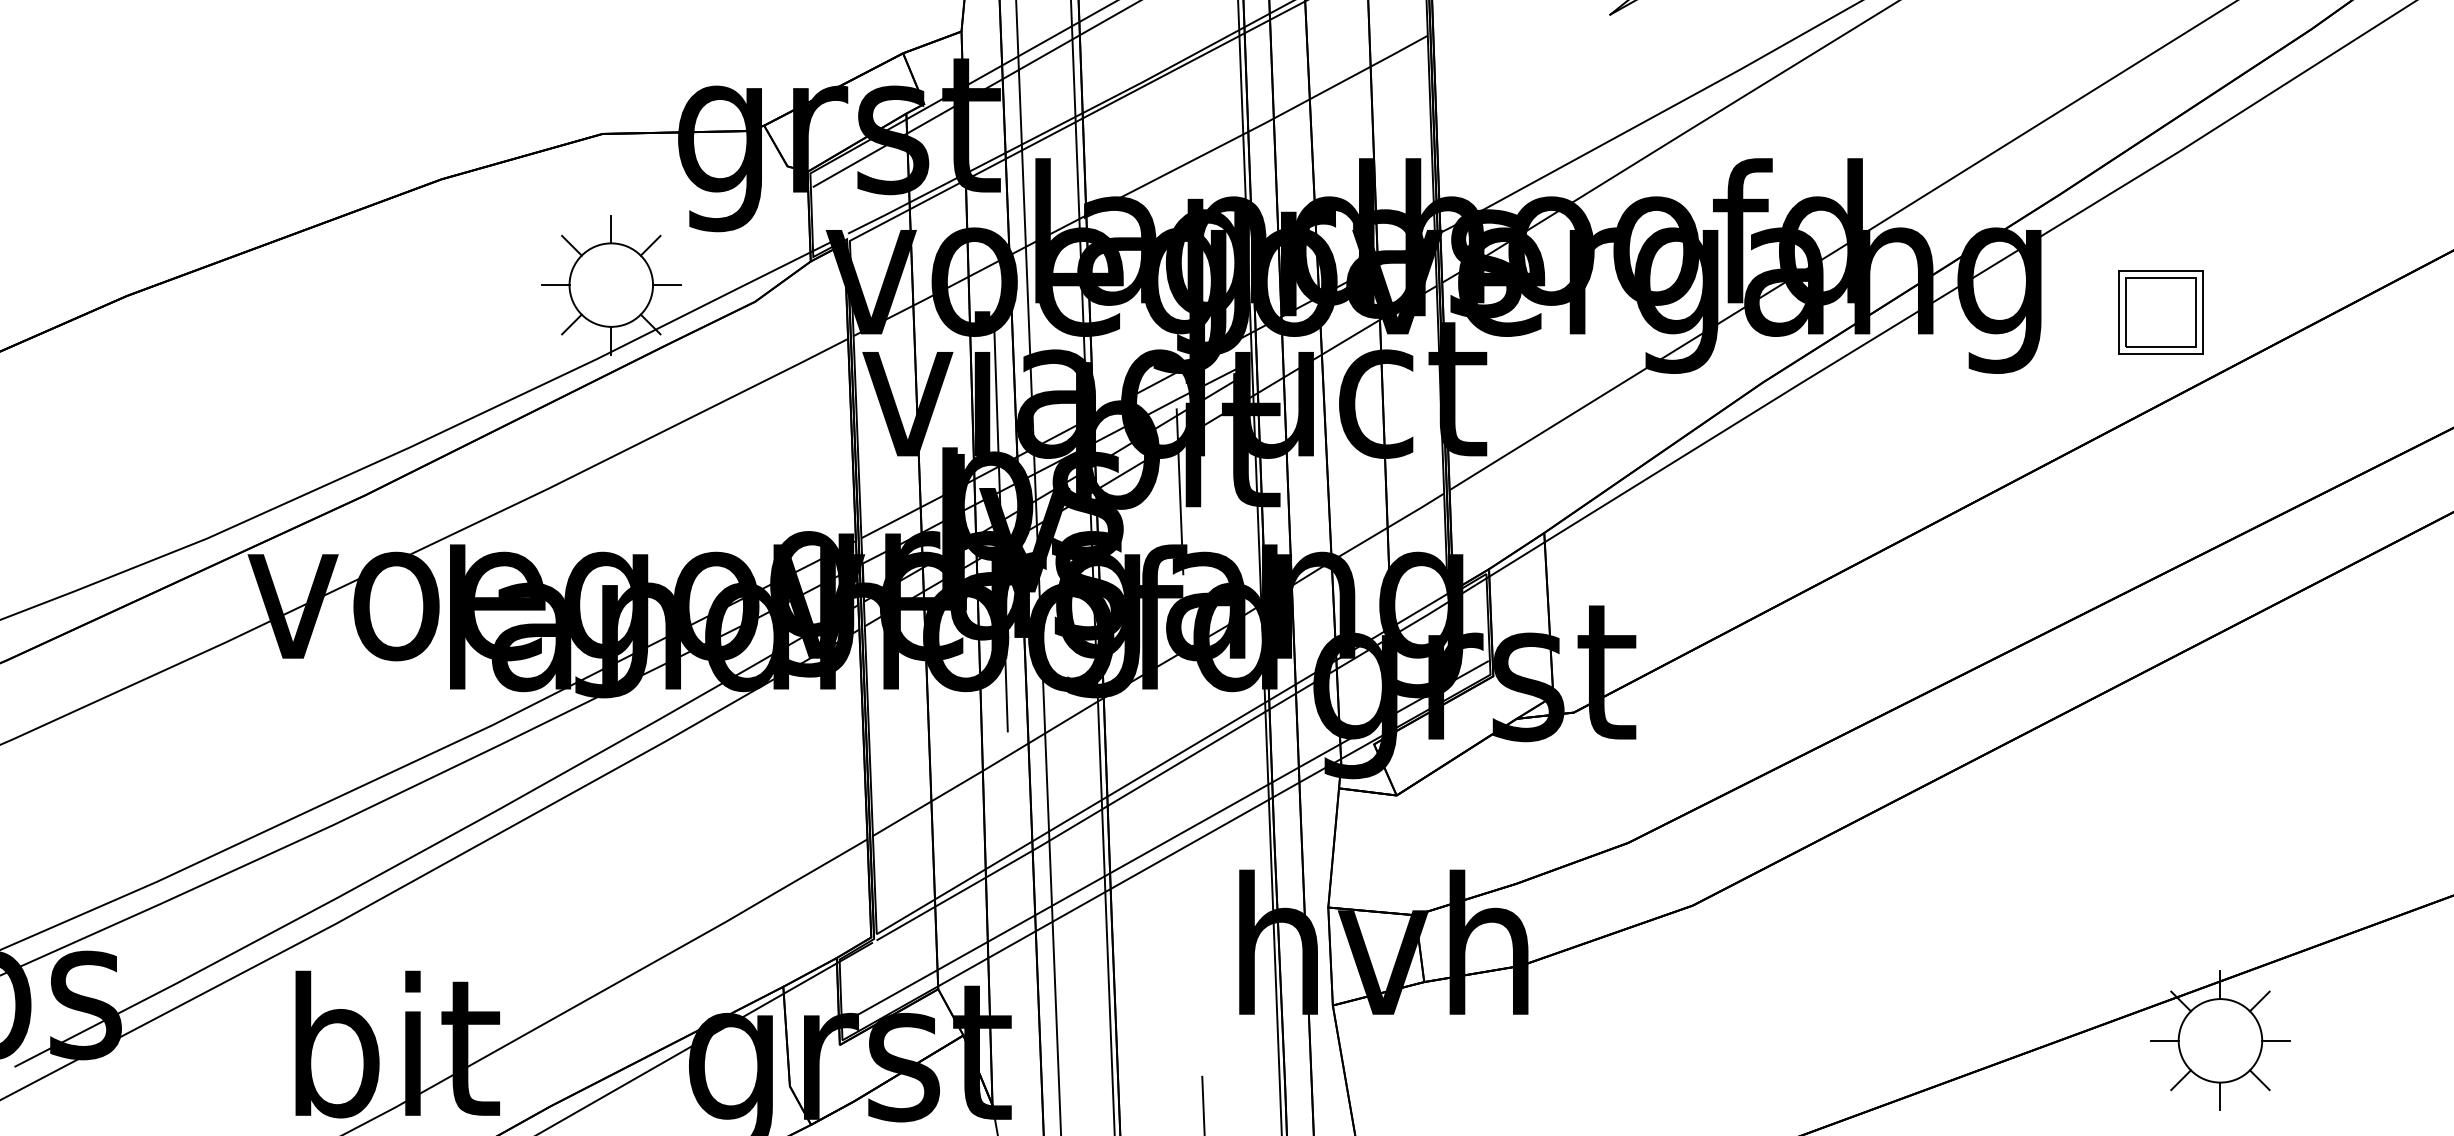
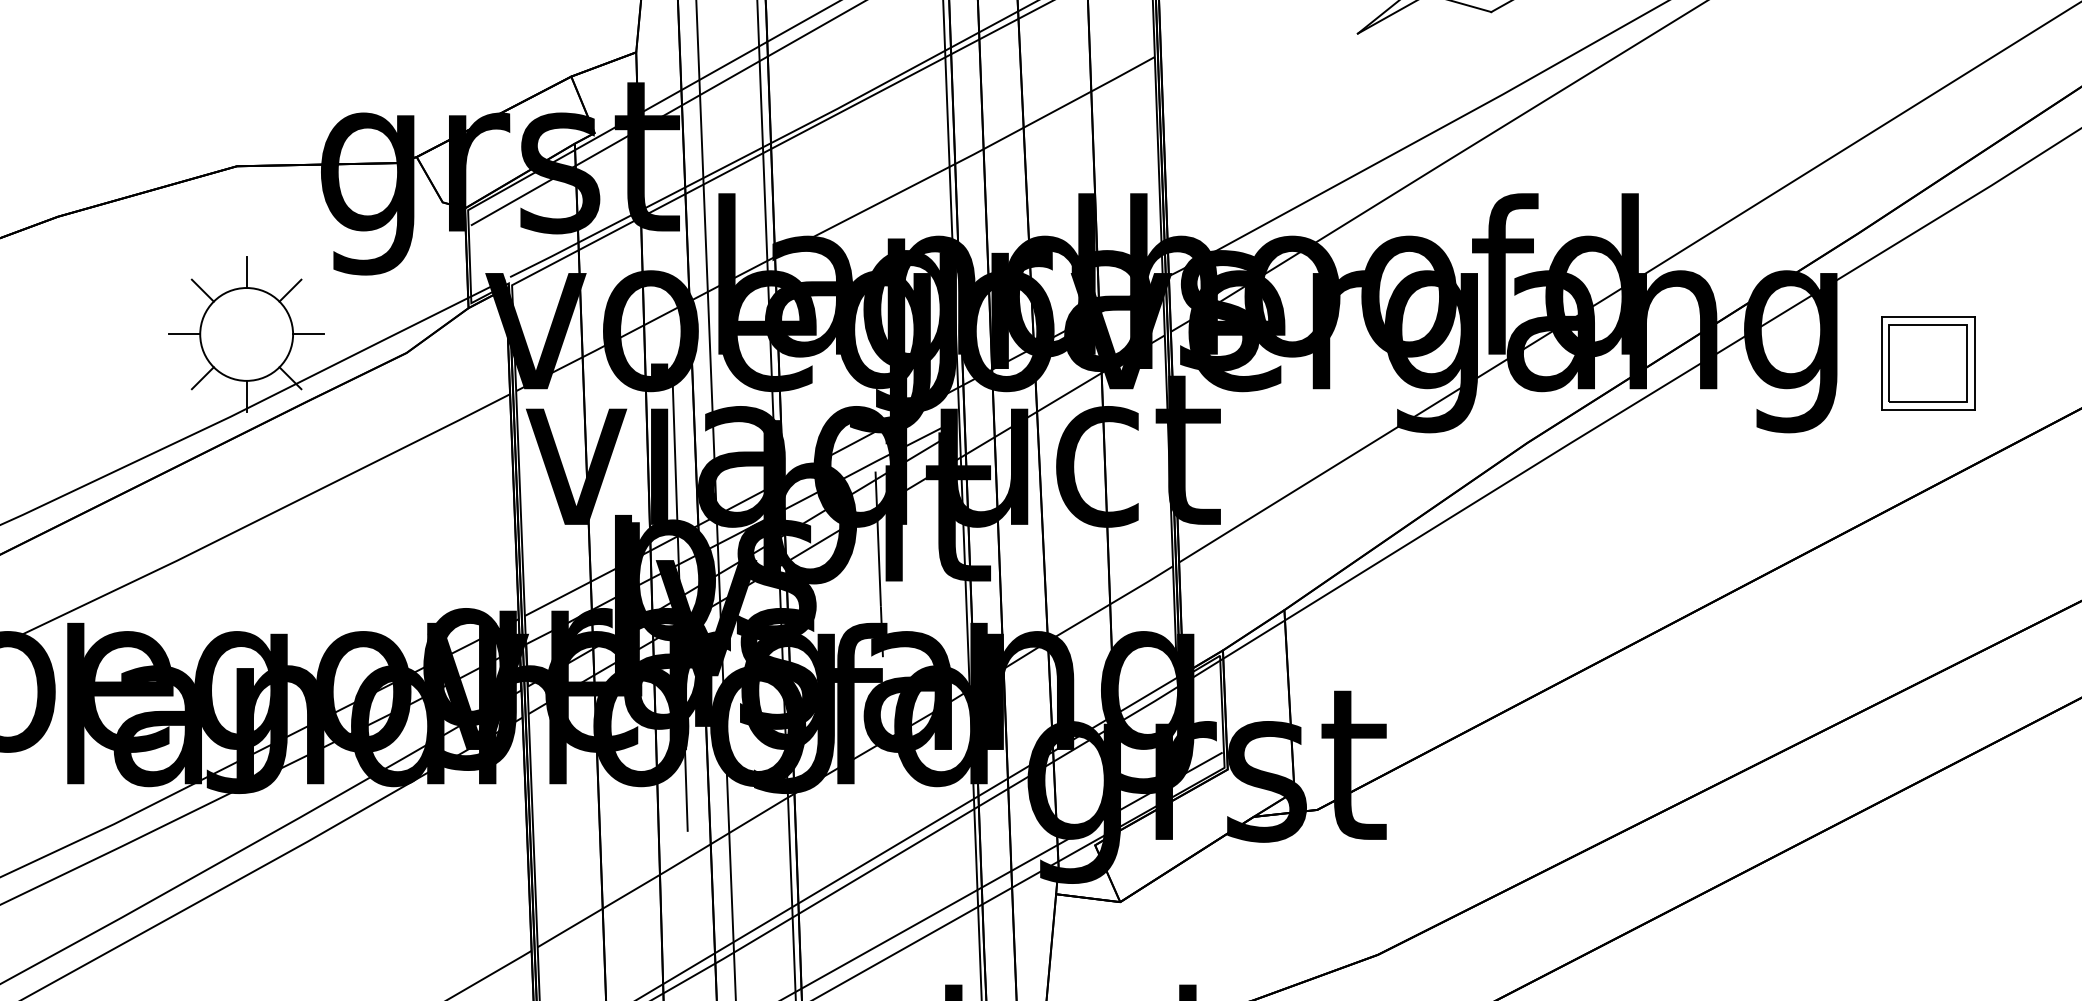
part: (2160, 312) -> (1927, 363), moved

